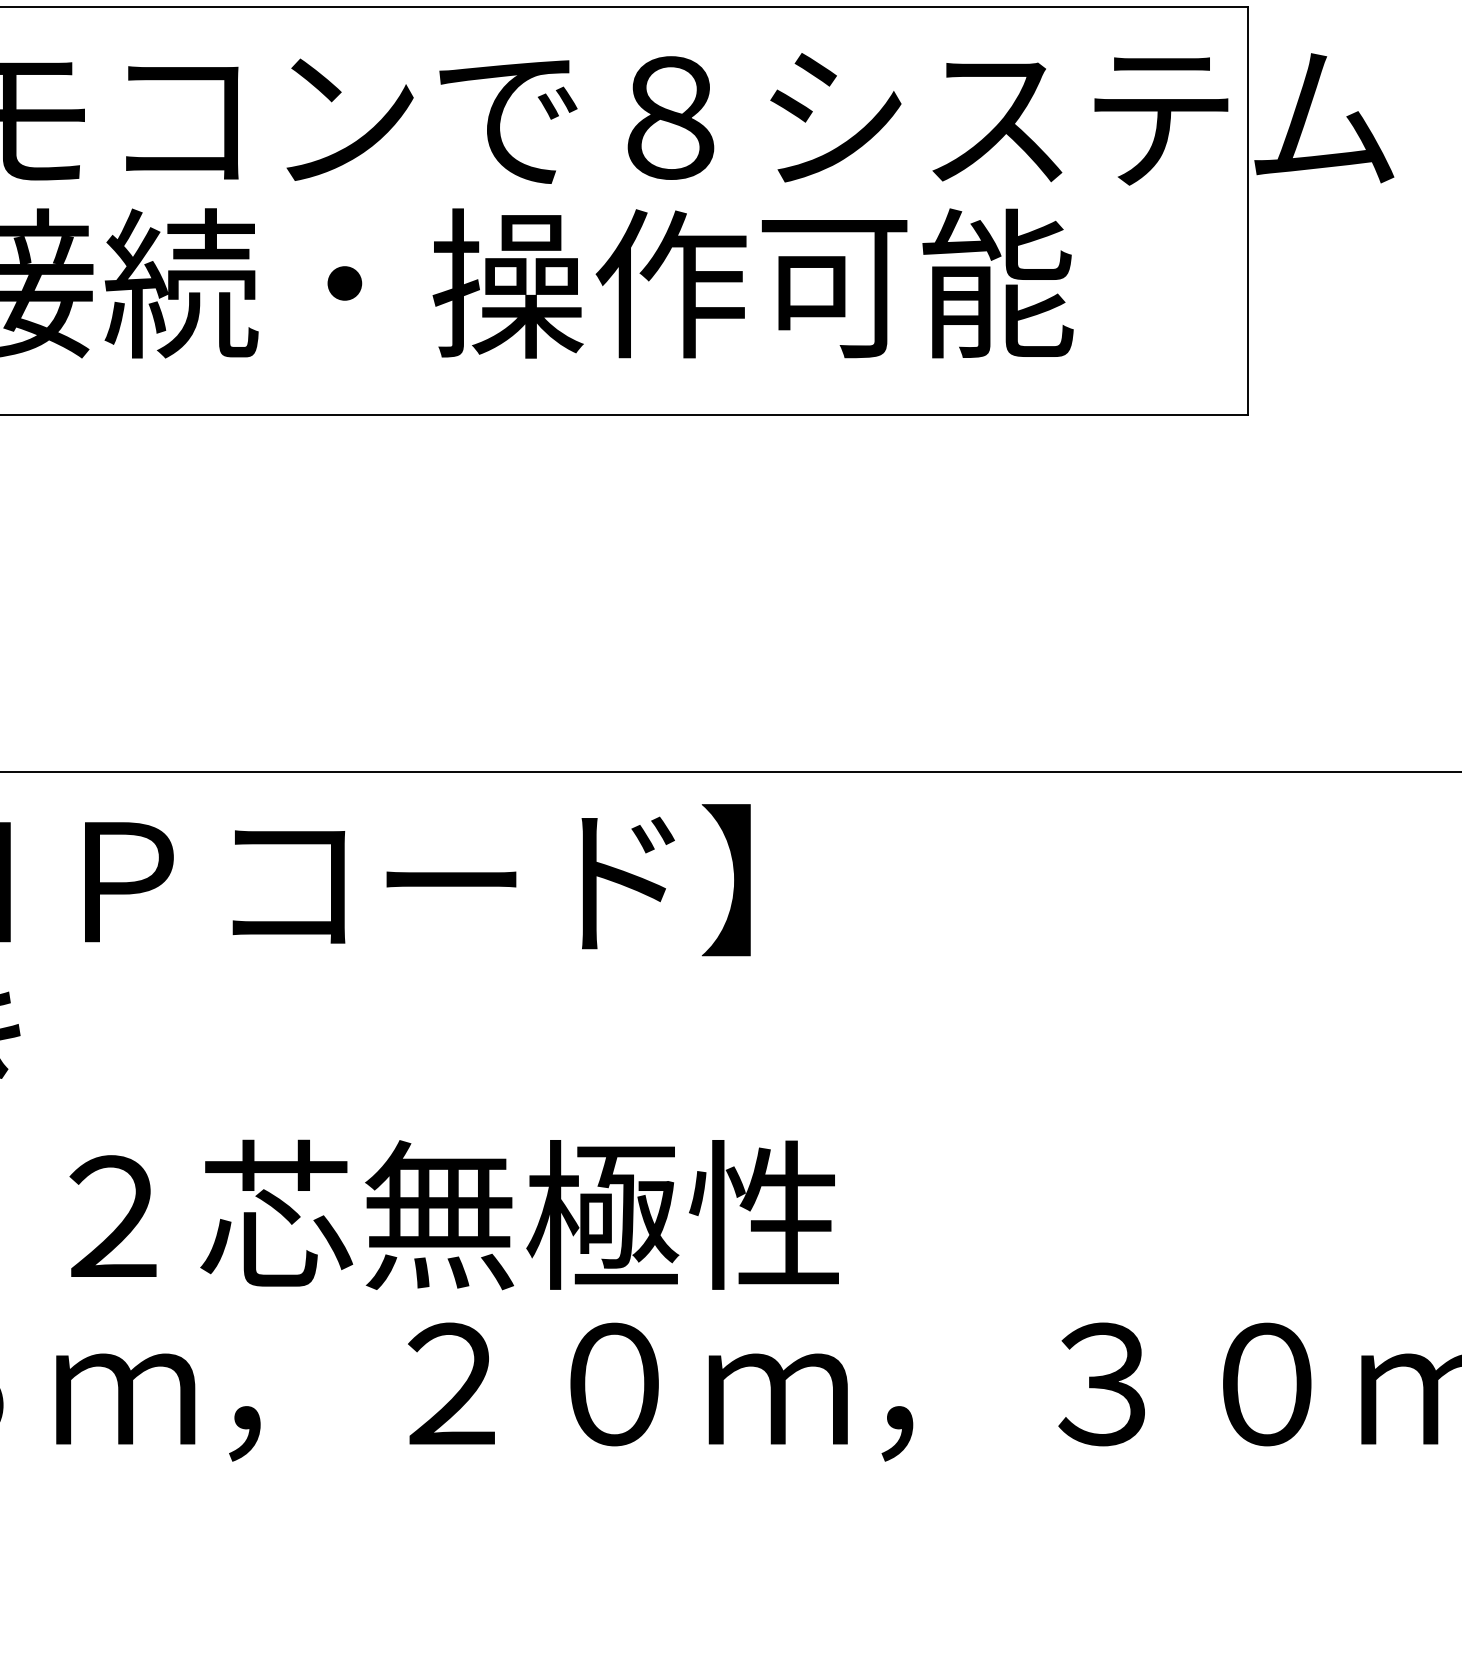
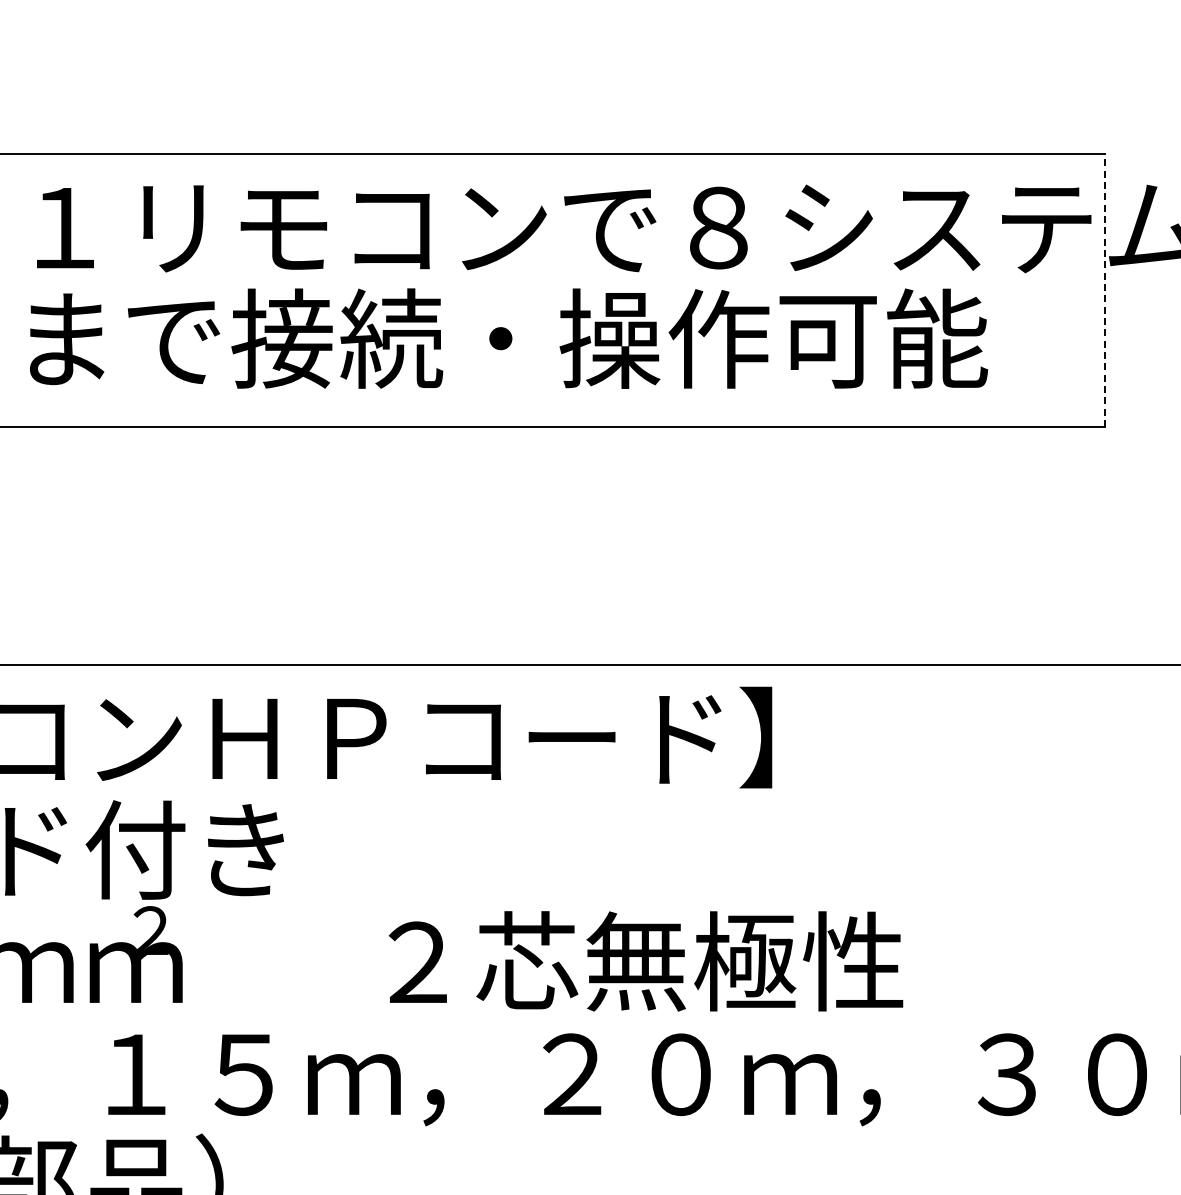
line: (1247, 211) -> (1104, 290), solid -> dashed
text: (453, 1215) -> (645, 961), moved

